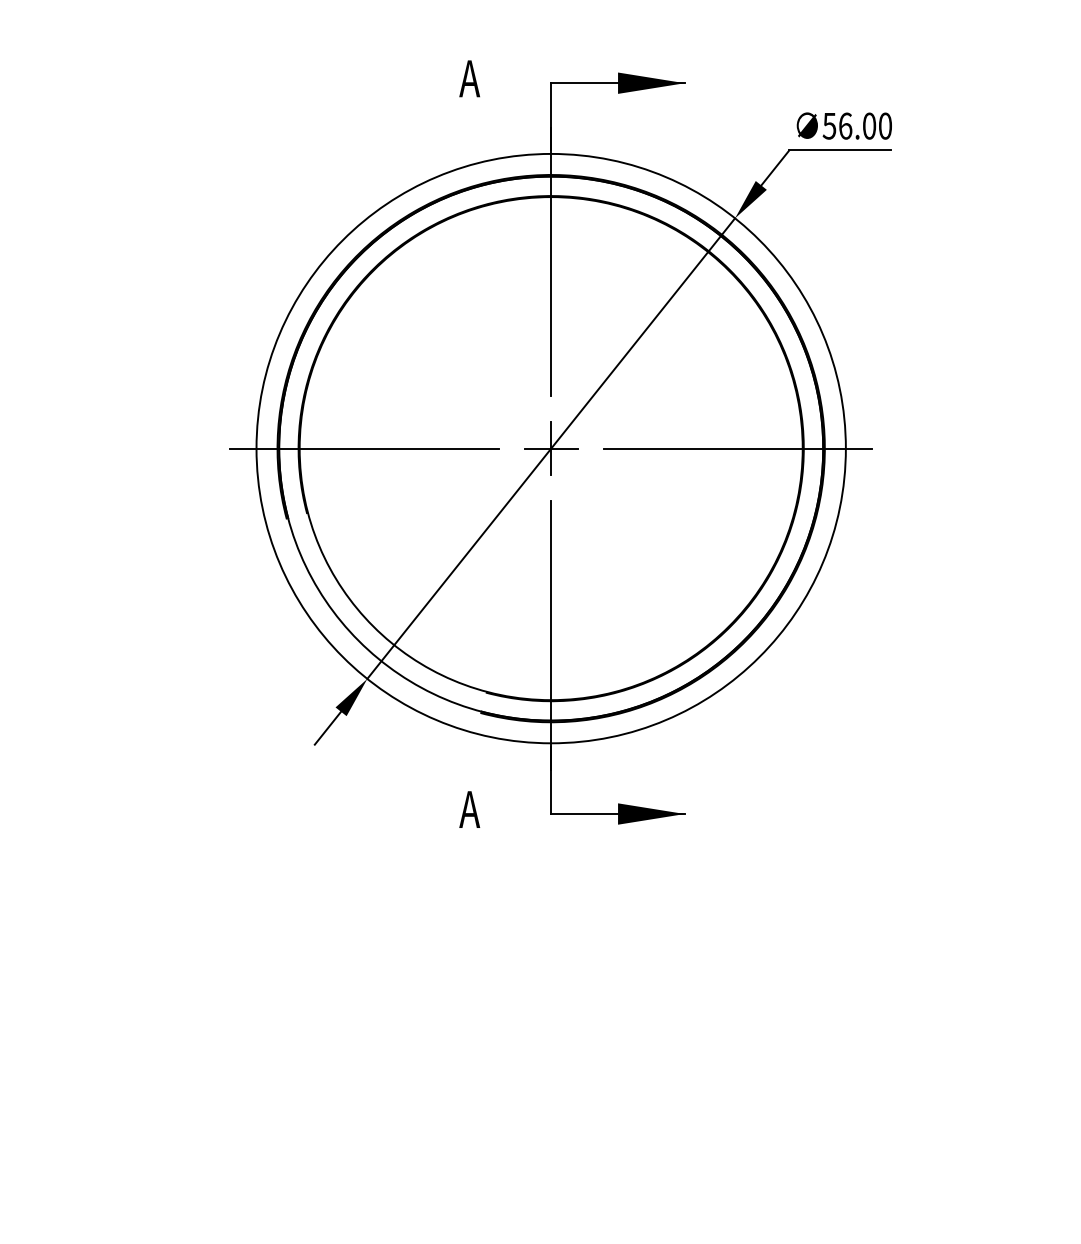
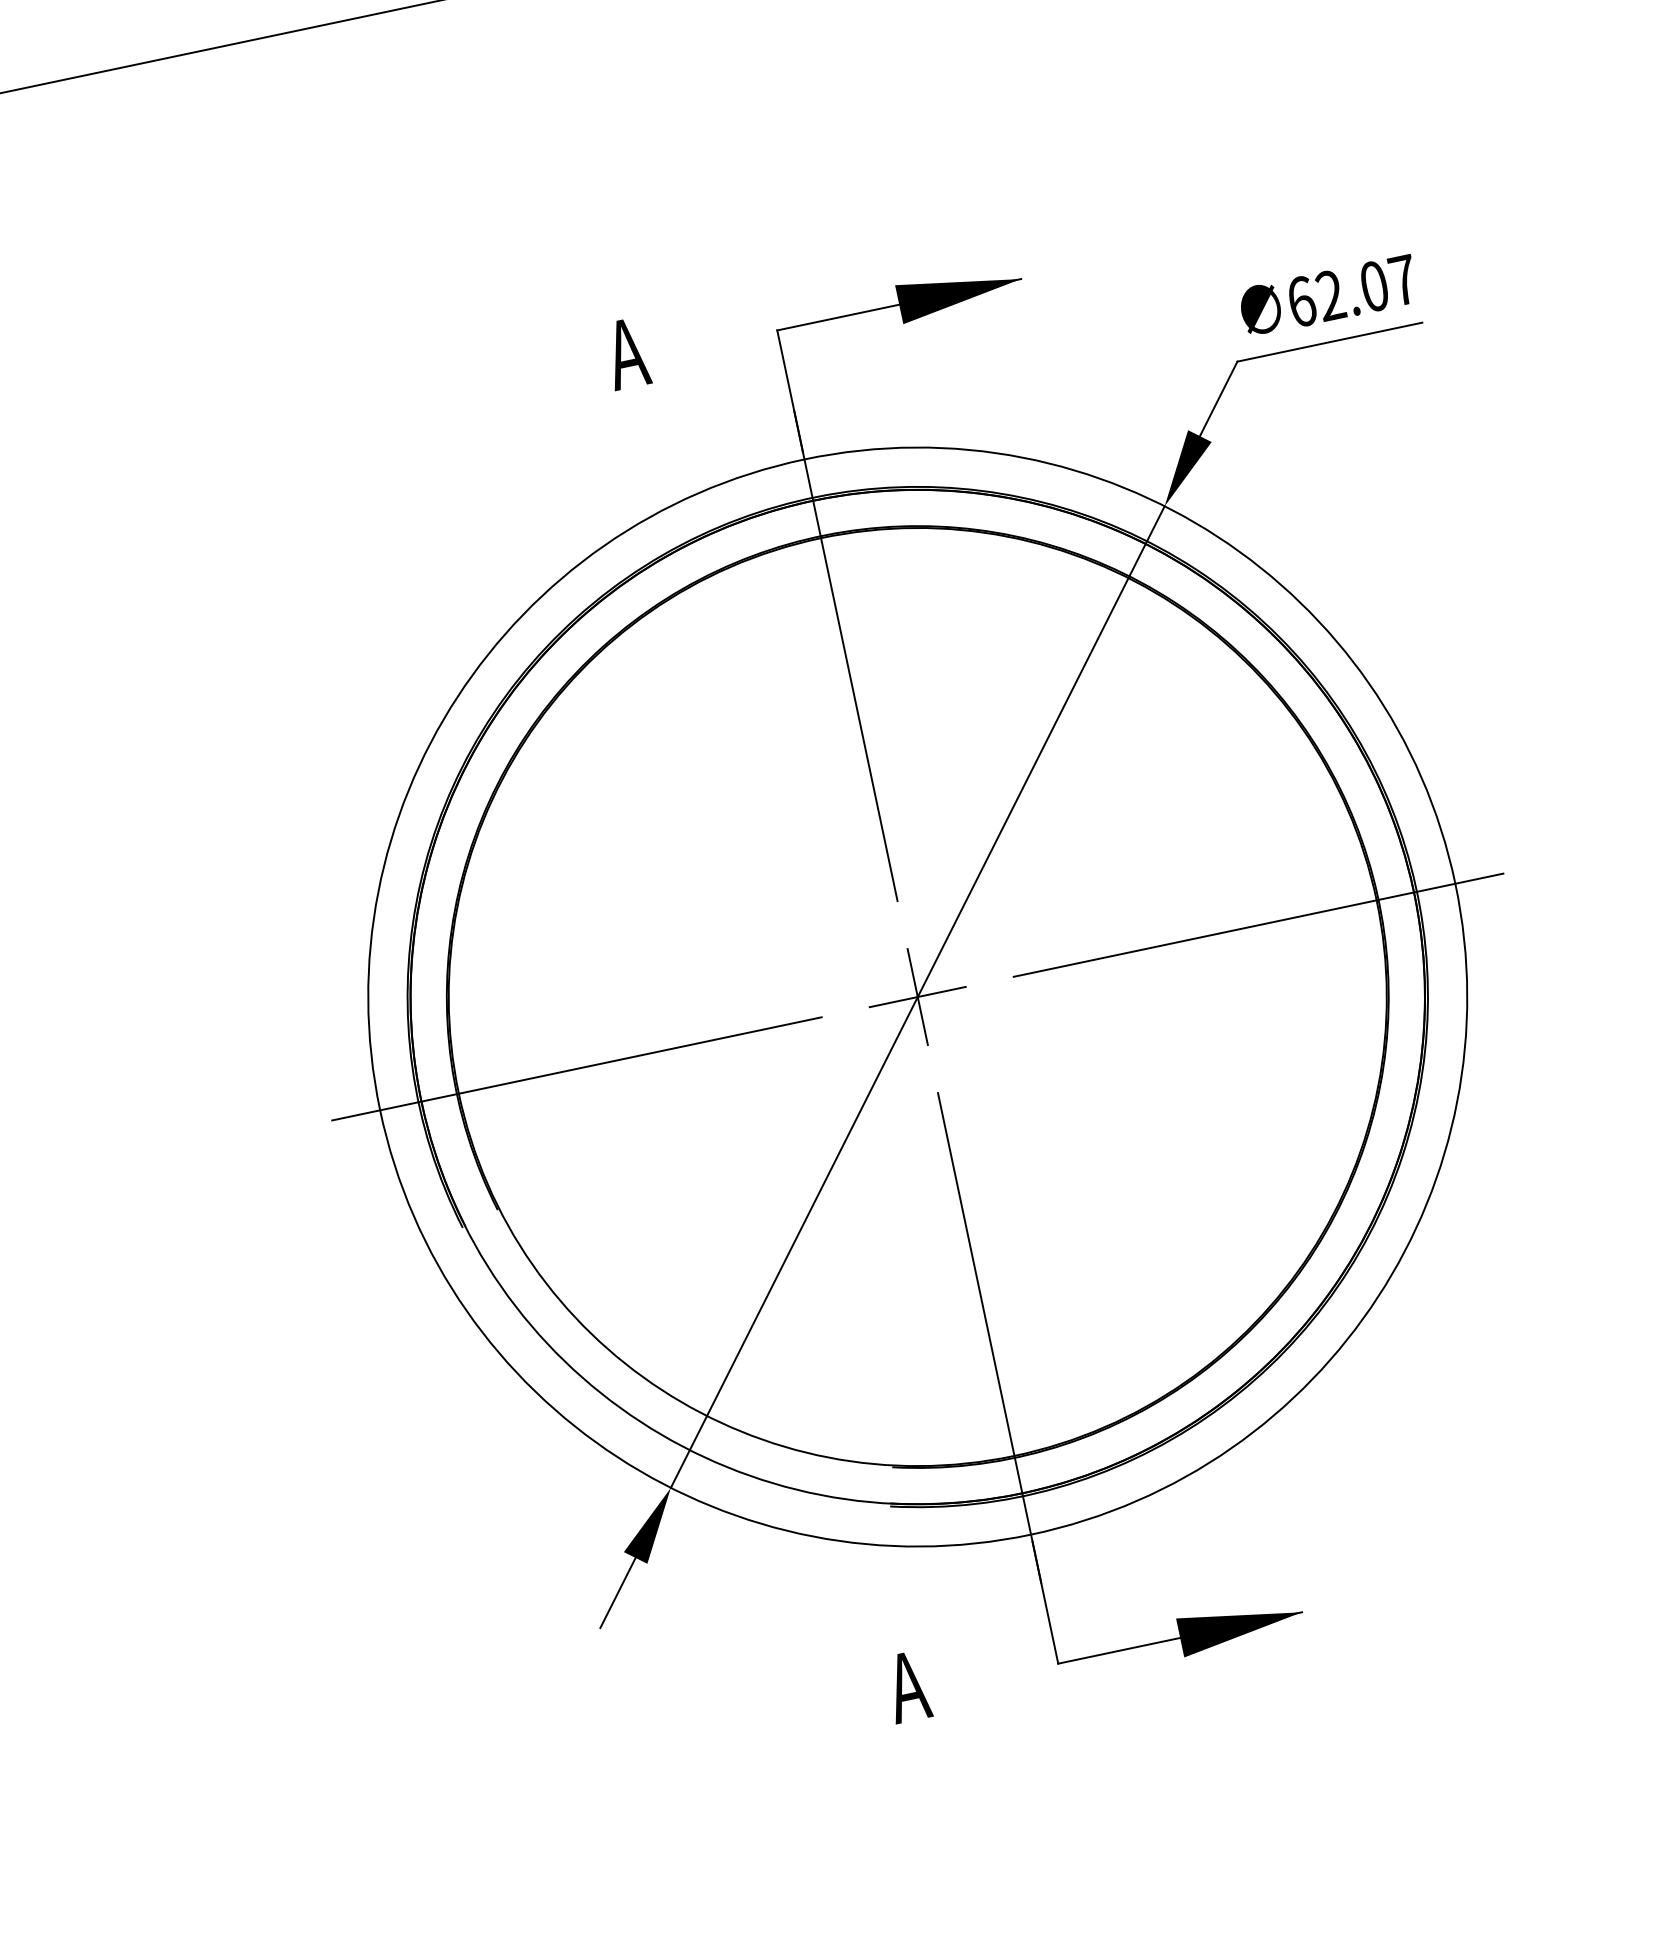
text: (857, 125) -> (1352, 289), 56.00 -> 62.07

